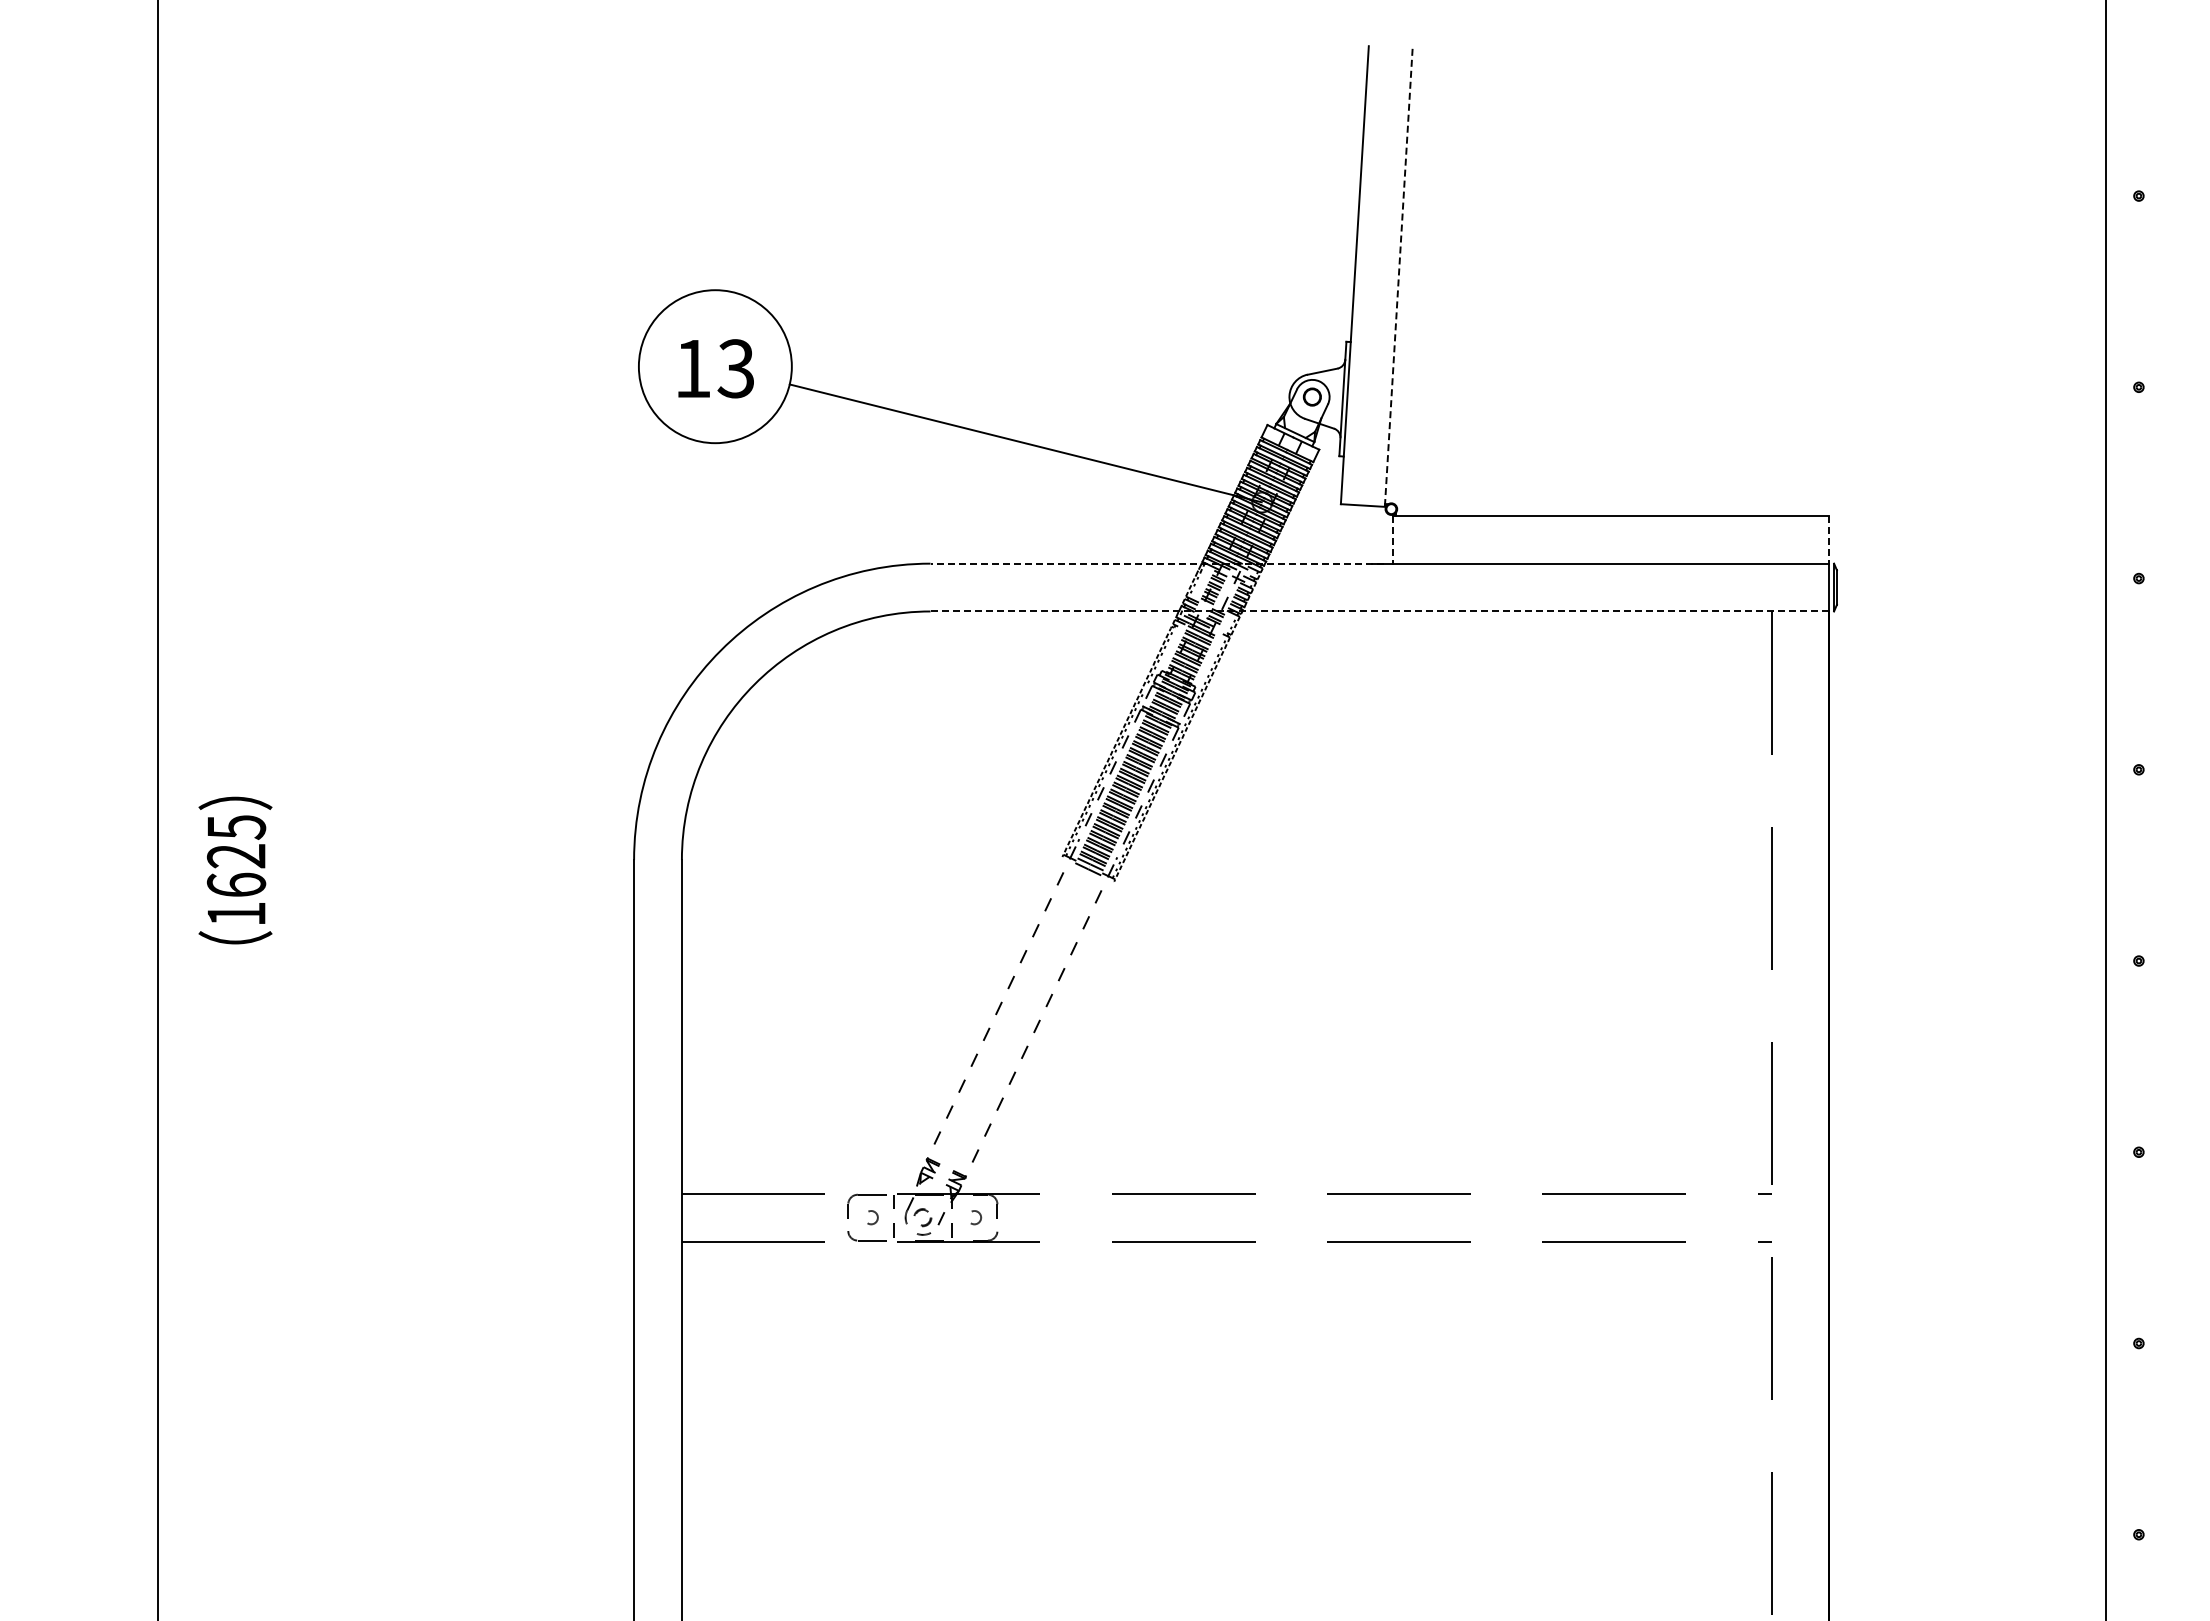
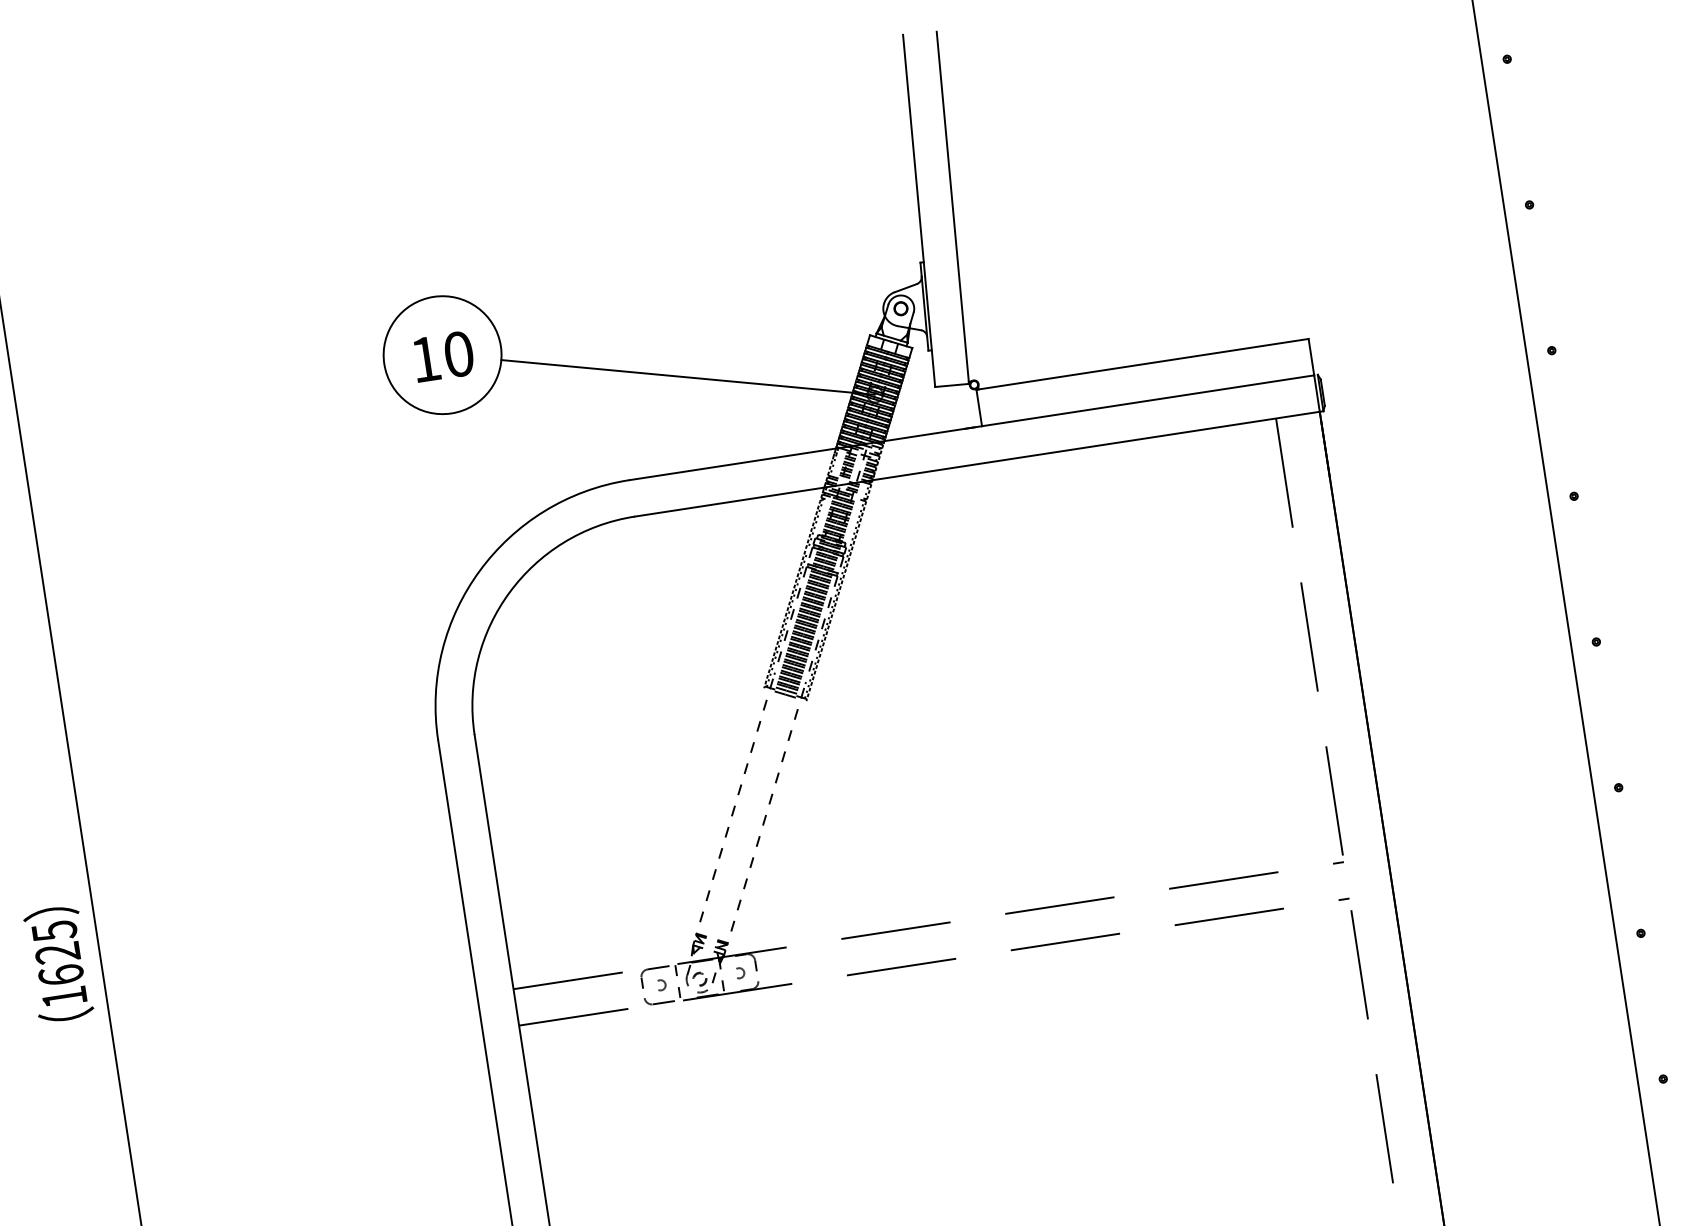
line: (1398, 278) -> (952, 208), dashed -> solid
text: (735, 368) -> (458, 354), 13 -> 10
line: (1393, 539) -> (979, 407), dashed -> solid
line: (1829, 539) -> (1311, 356), dashed -> solid
line: (1157, 563) -> (802, 453), dashed -> solid
line: (1382, 611) -> (979, 463), dashed -> solid
text: (235, 870) -> (58, 964), moved

